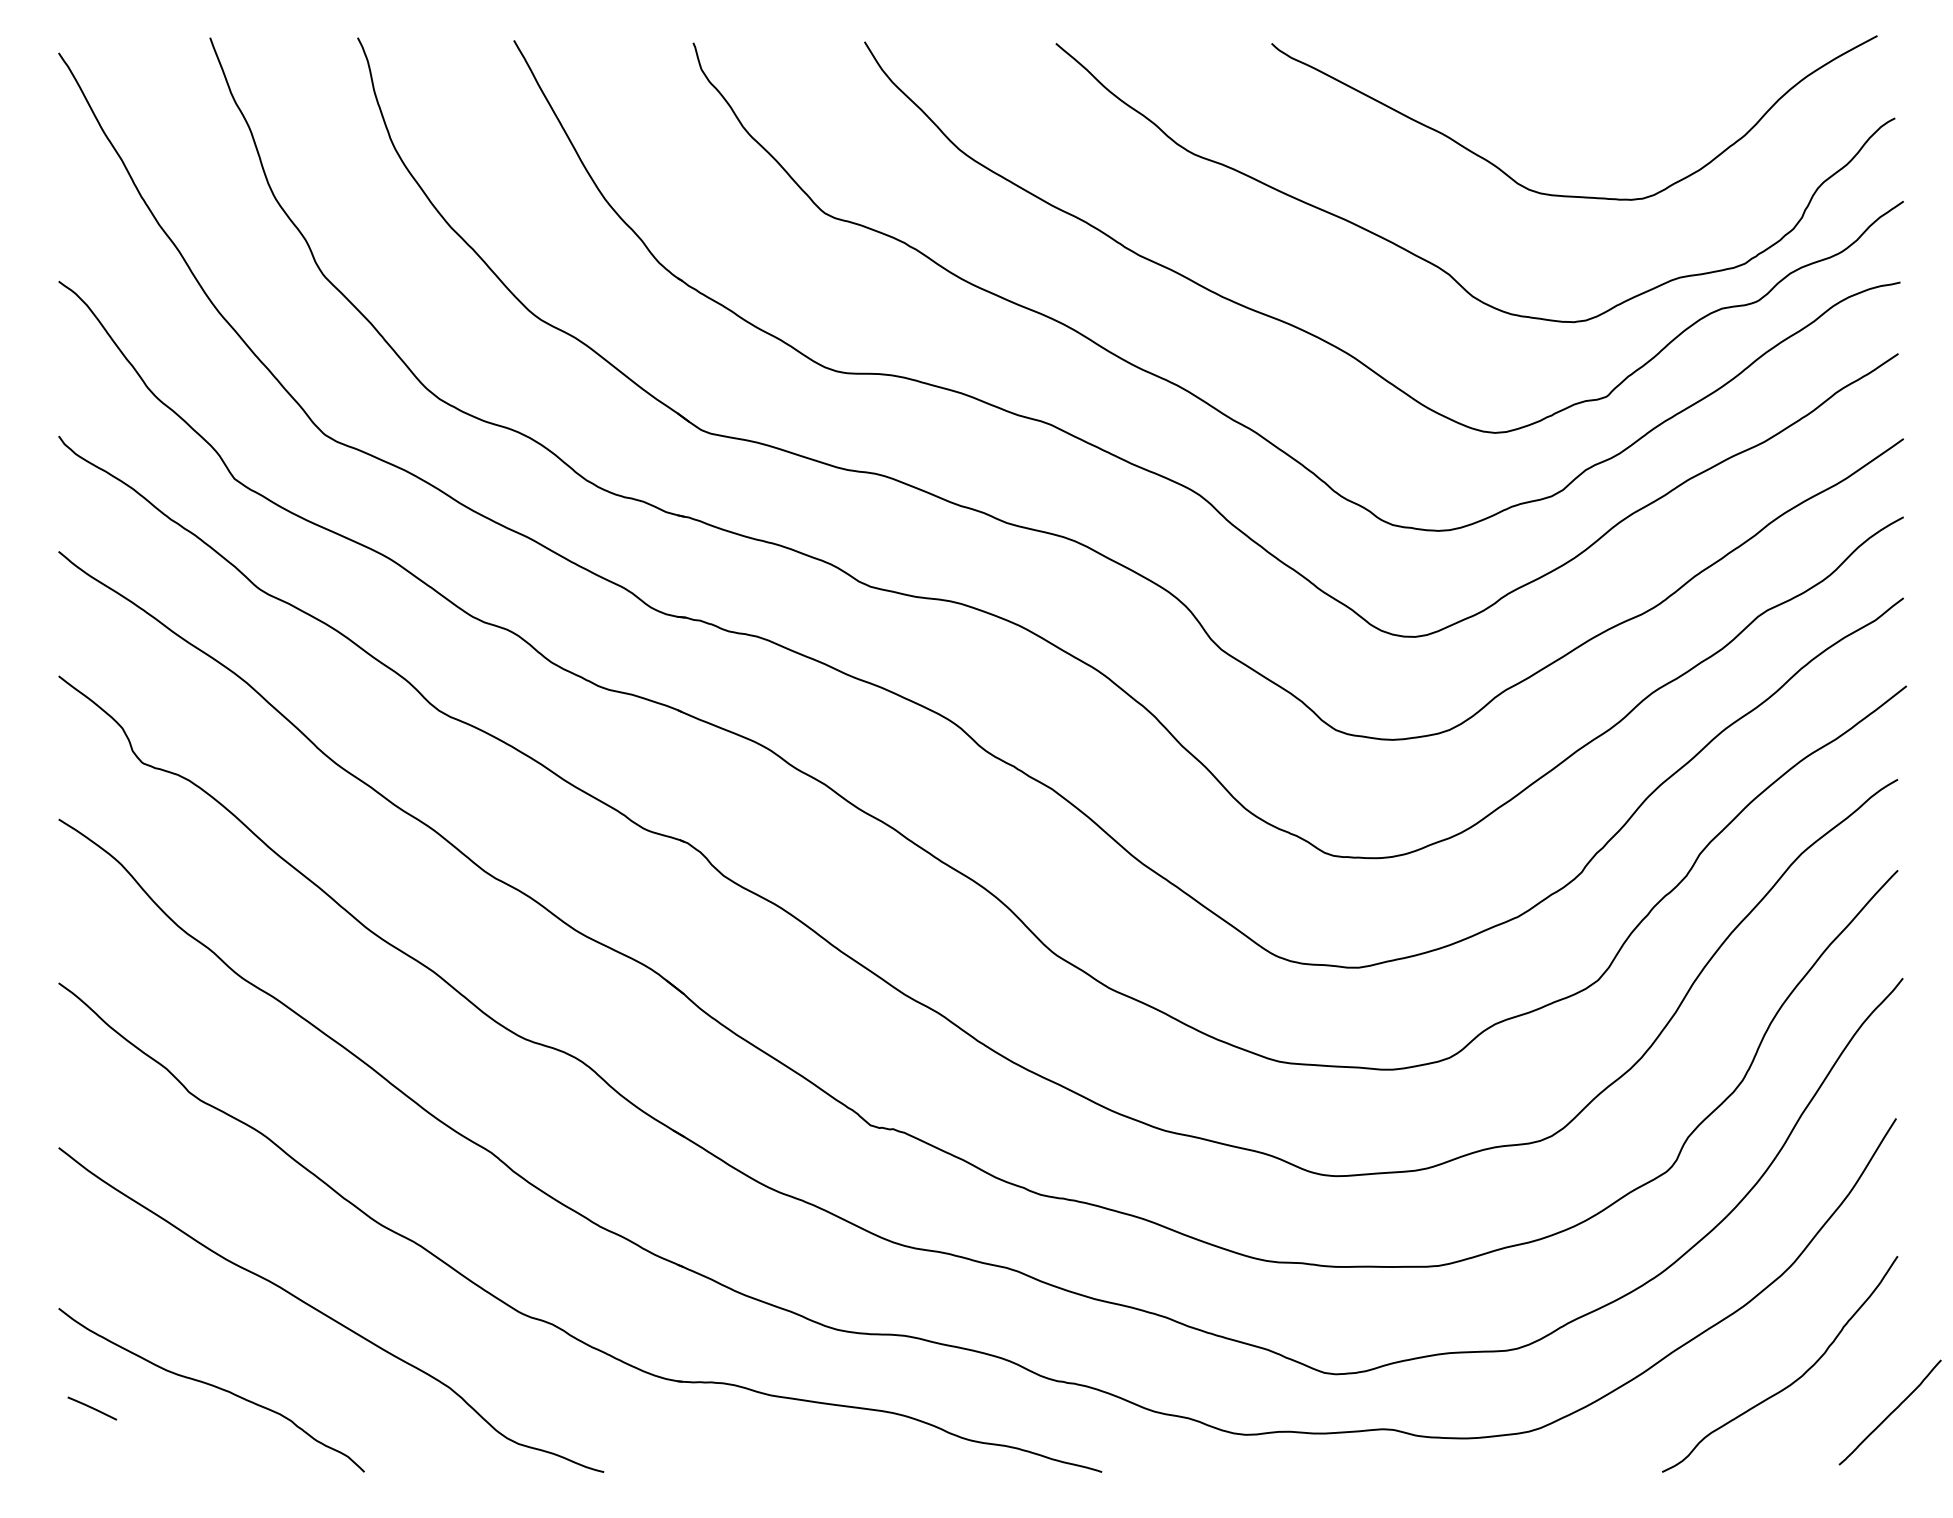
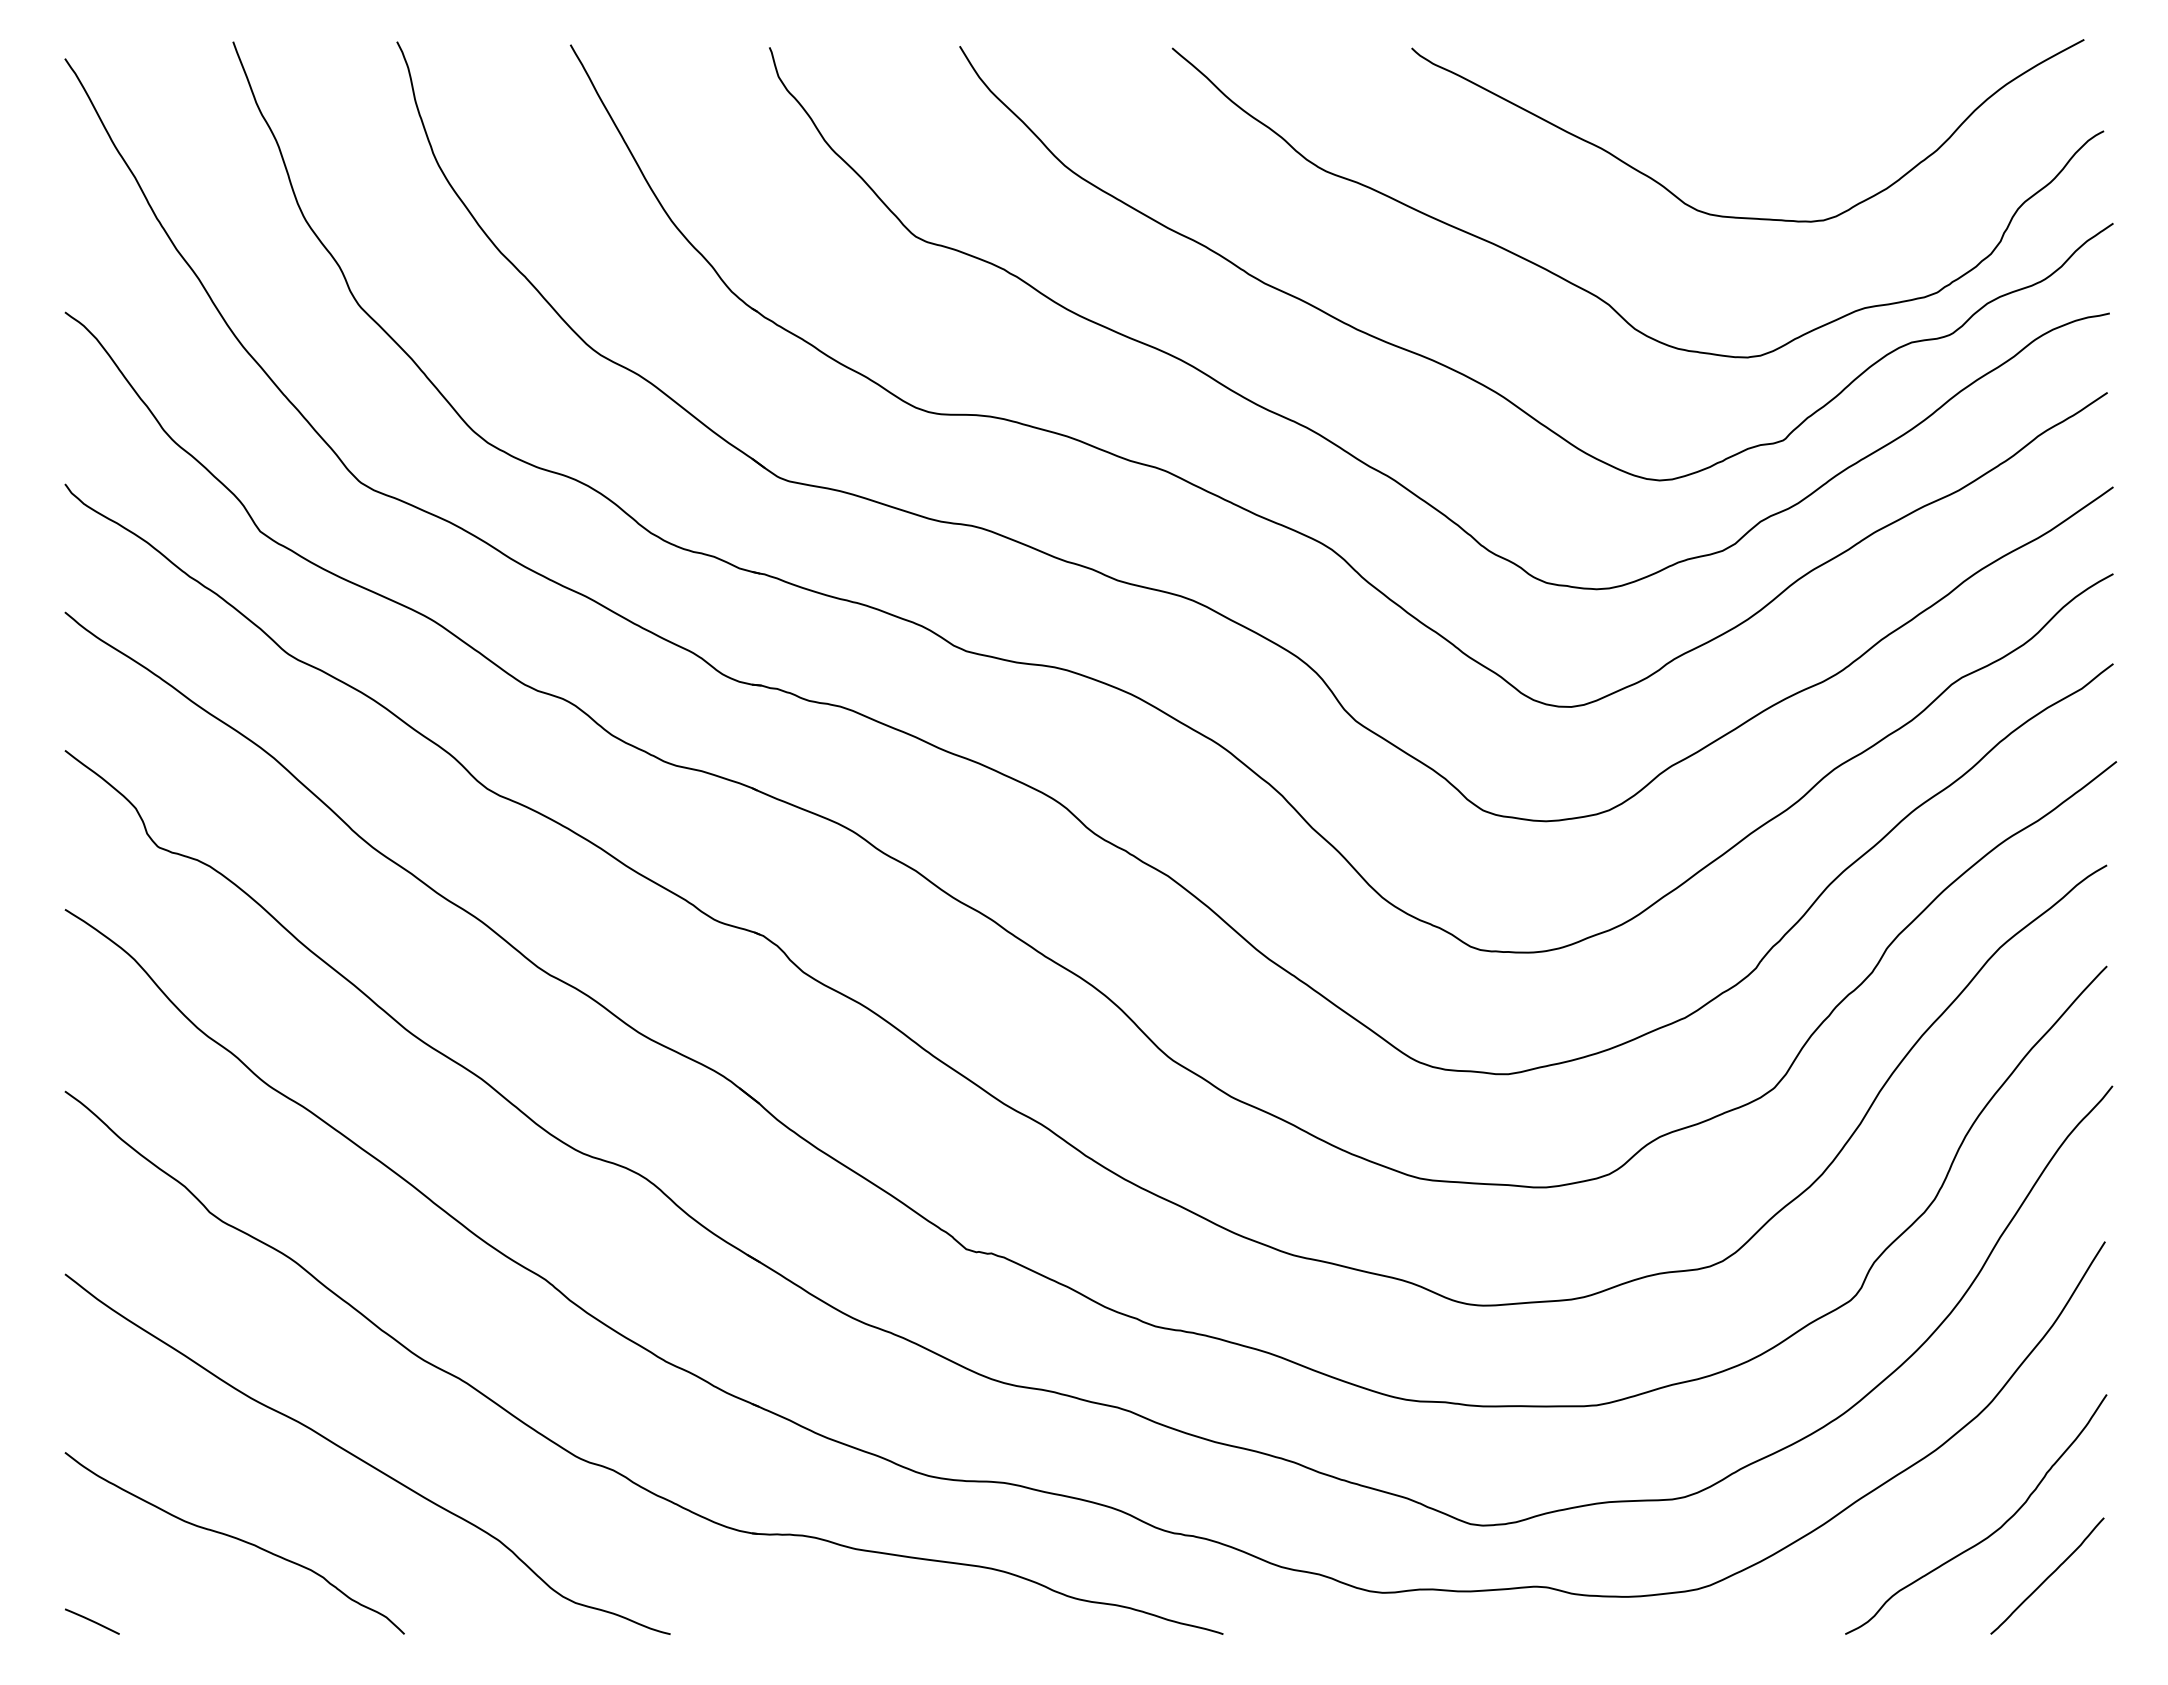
line: (92, 1408) -> (92, 1621), moved
curve: (1891, 1412) -> (2048, 1575), moved

